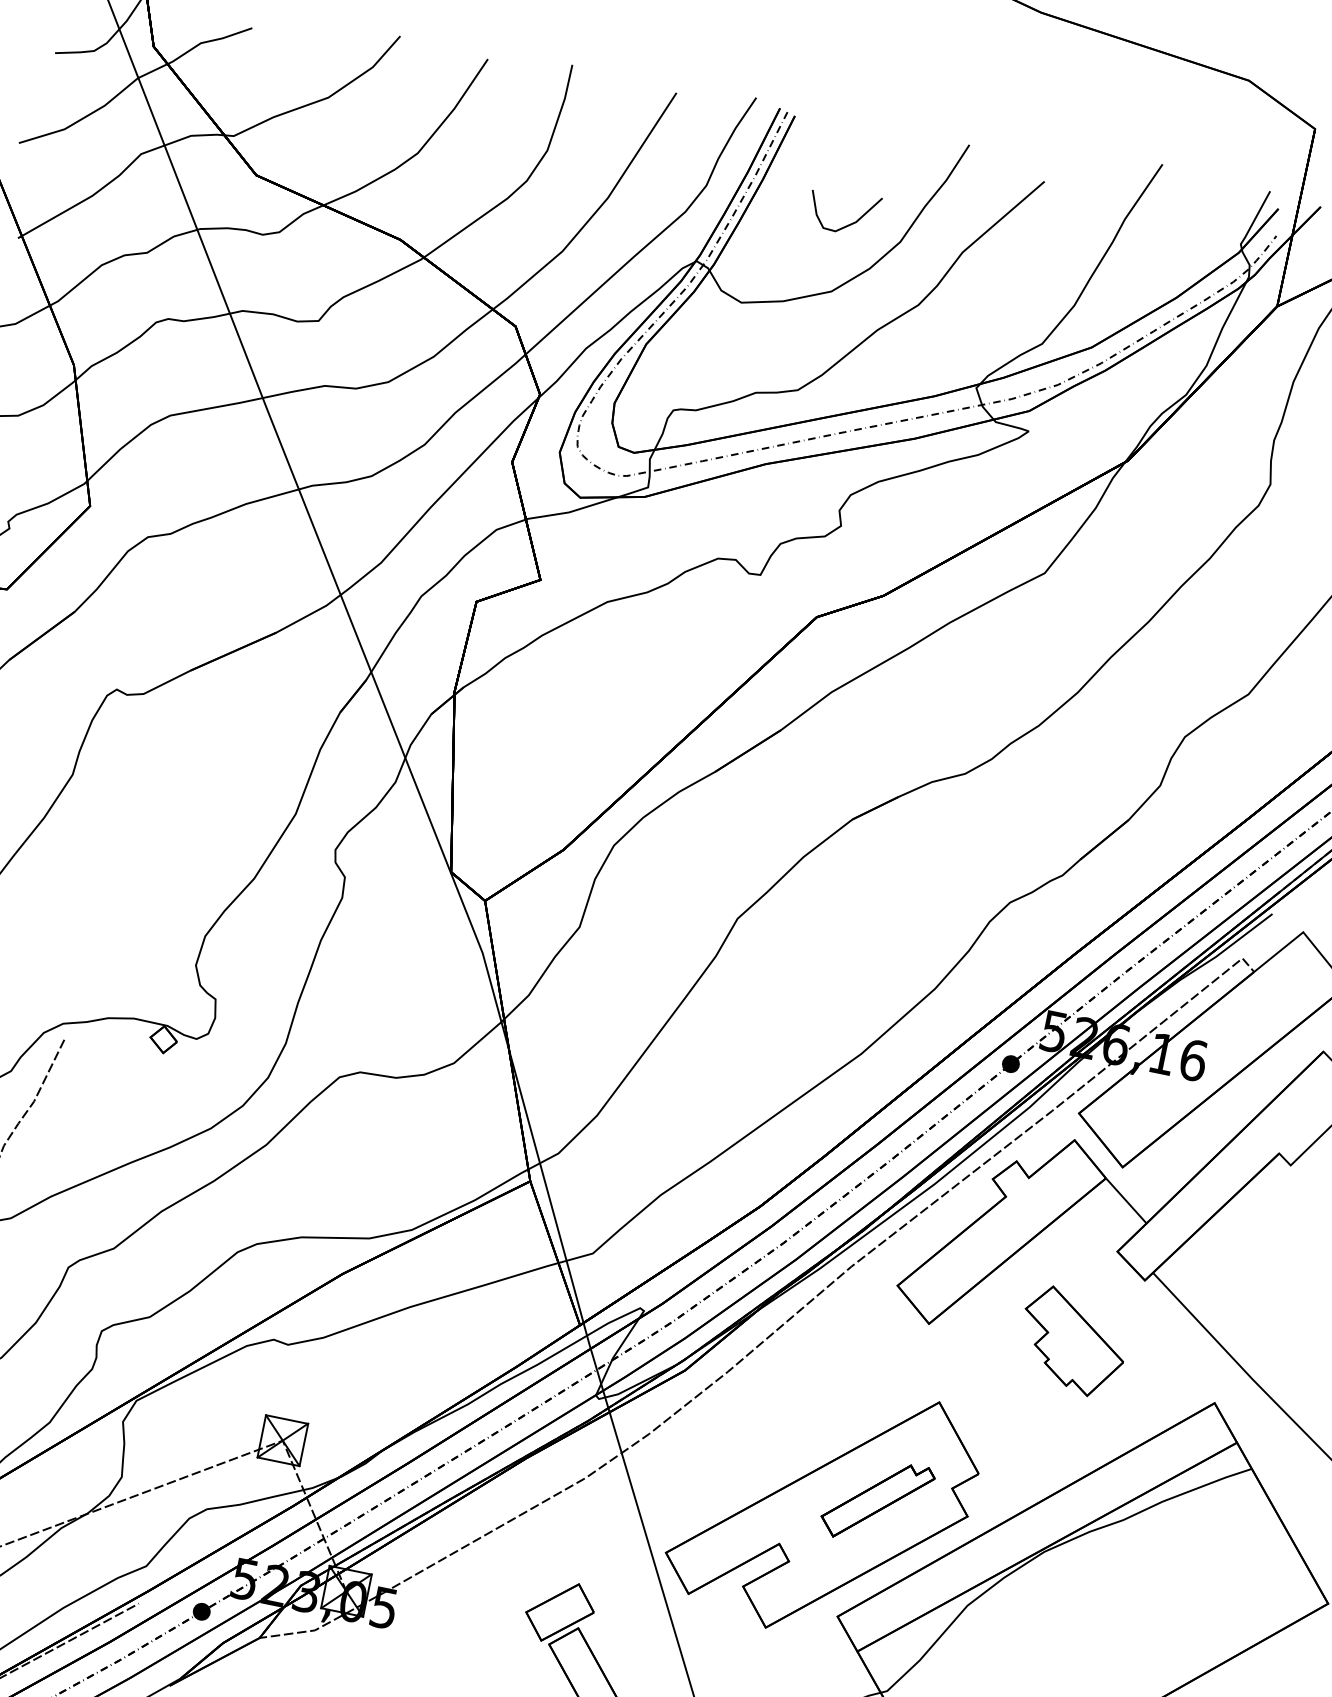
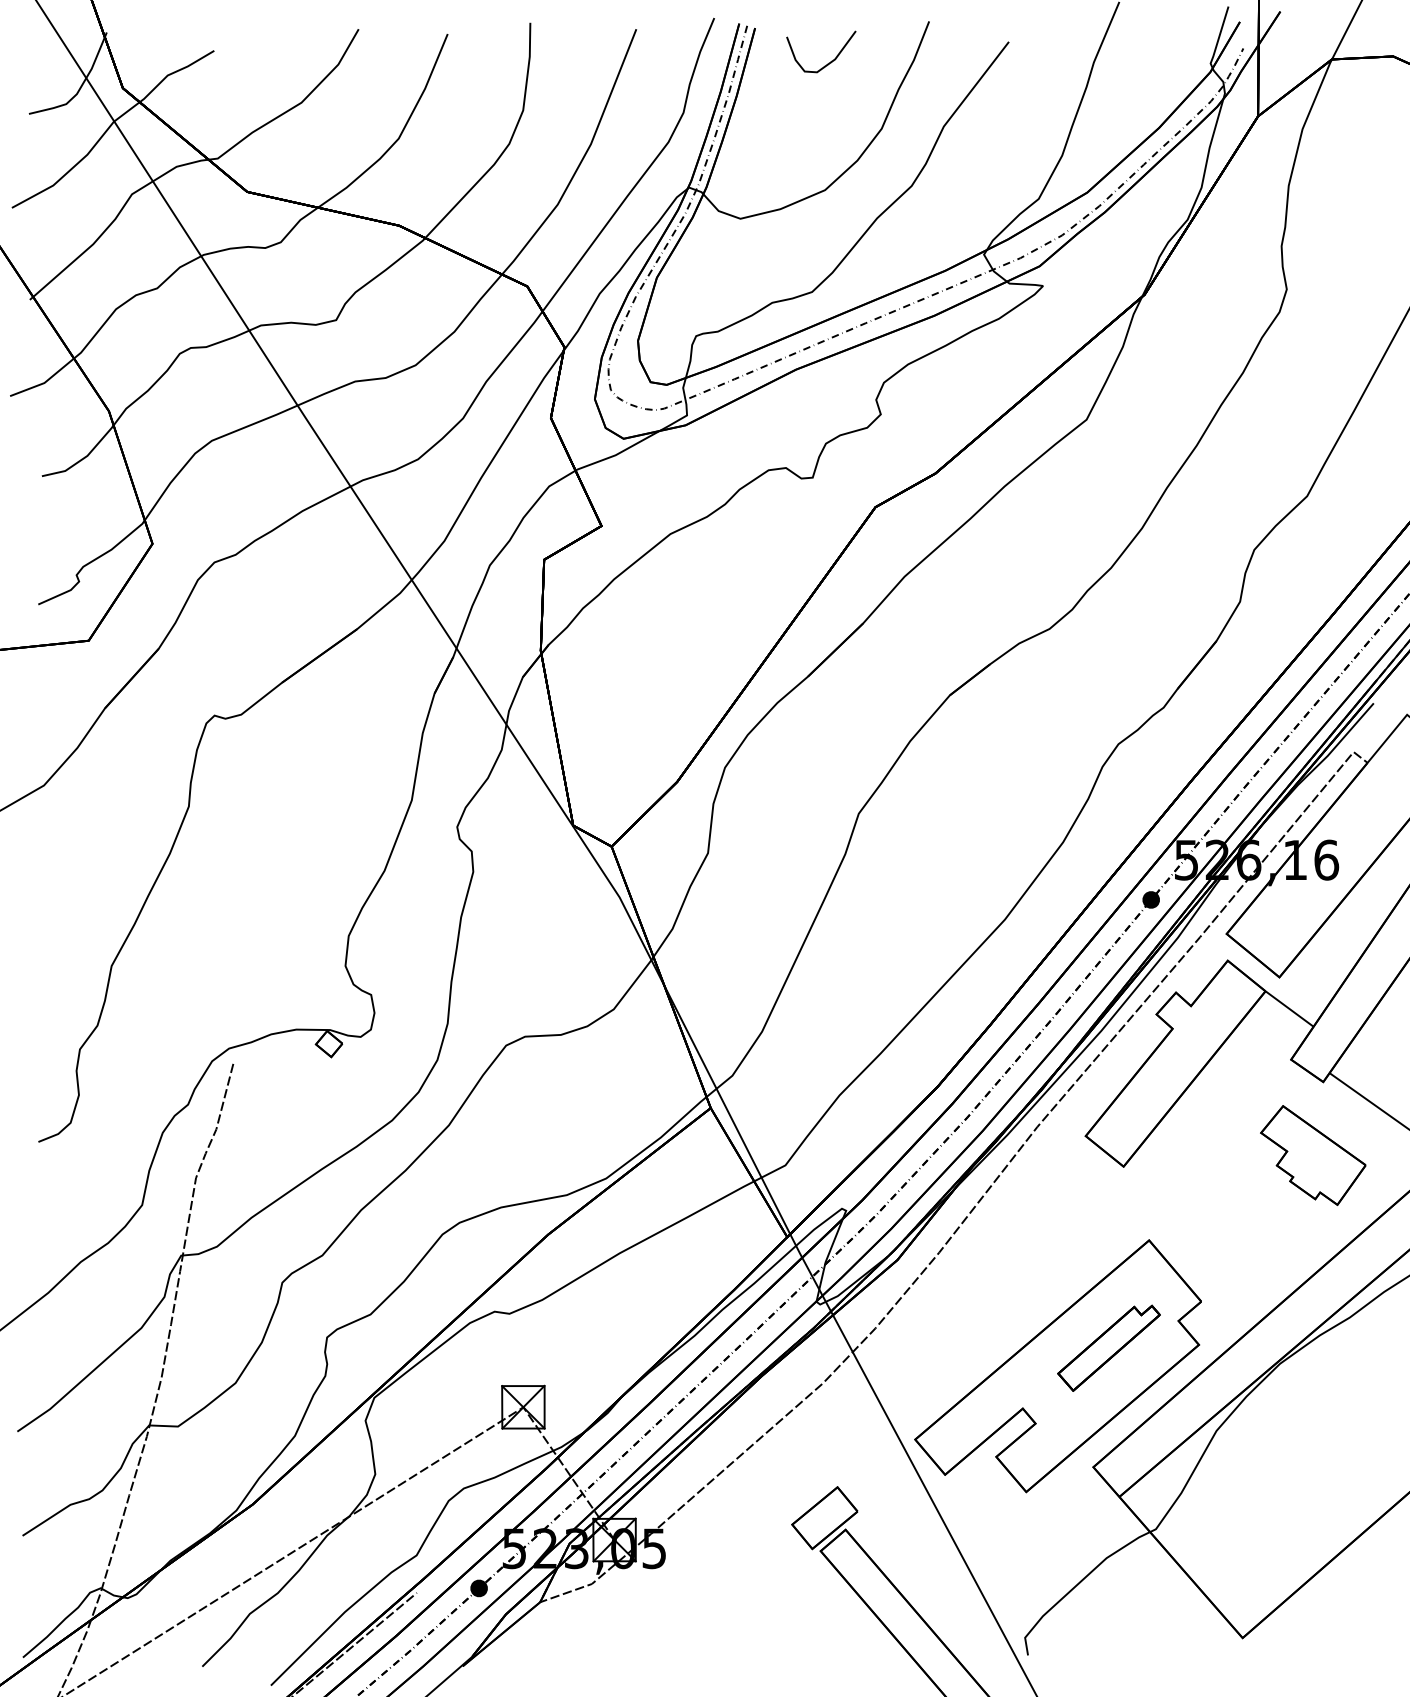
curve: (847, 224) -> (827, 63), moved
part: (1073, 1341) -> (1313, 1155), moved

